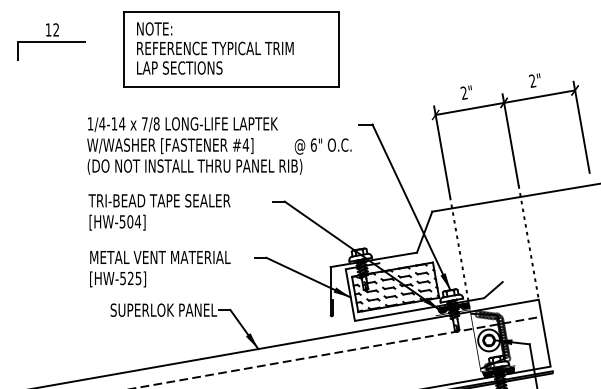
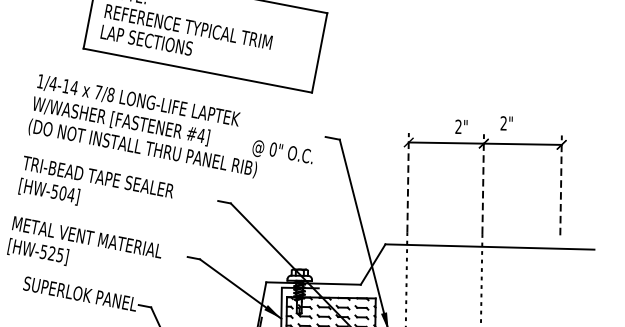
text: (534, 80) -> (505, 123), moved
text: (465, 92) -> (460, 126), moved
line: (581, 126) -> (561, 184), solid -> dashed
line: (510, 139) -> (483, 183), solid -> dashed
text: (313, 144) -> (273, 148), 6" -> 0"
line: (442, 151) -> (408, 182), solid -> dashed

